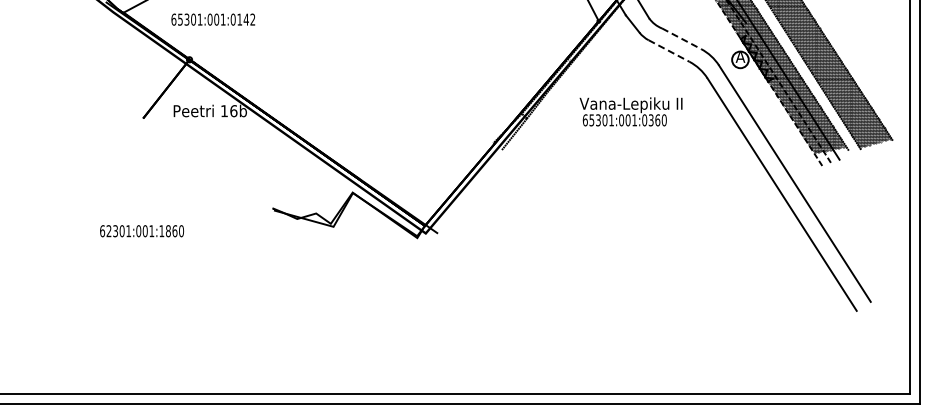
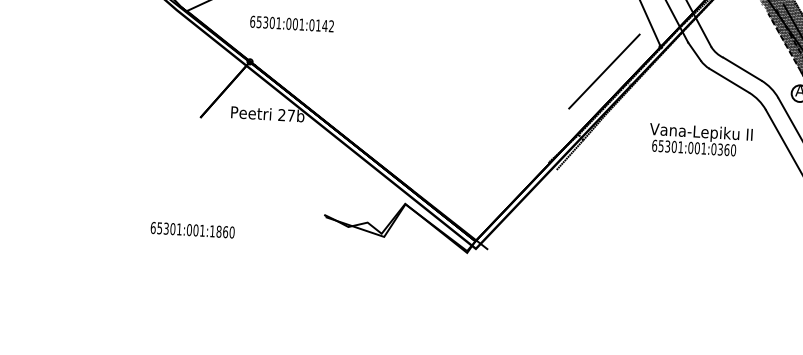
text: (213, 19) -> (292, 23), moved
line: (682, 39) -> (743, 69), dashed -> solid
line: (543, 48) -> (604, 70), added
line: (669, 51) -> (729, 81), dashed -> solid
text: (229, 111) -> (286, 115), 16b -> 27b
text: (630, 111) -> (700, 139), moved
text: (108, 231) -> (159, 228), 62301:001:1860 -> 65301:001:1860

